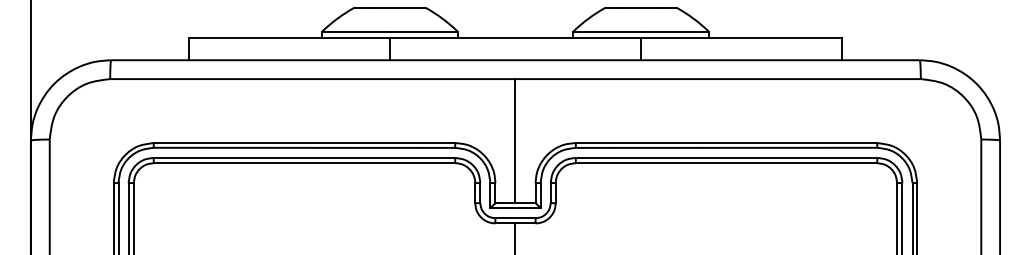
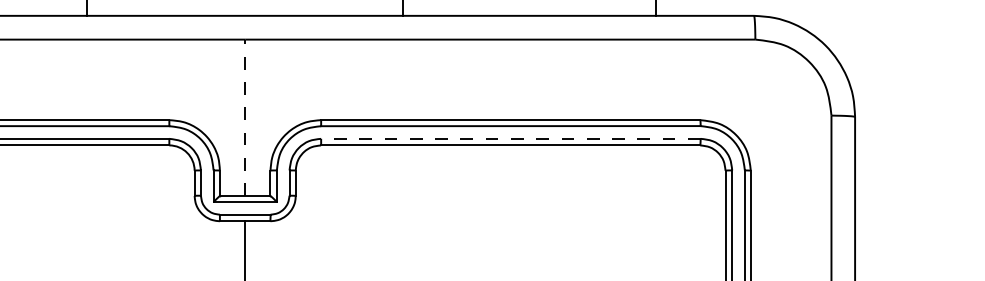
line: (515, 140) -> (245, 116), solid -> dashed
line: (726, 157) -> (510, 138), solid -> dashed

